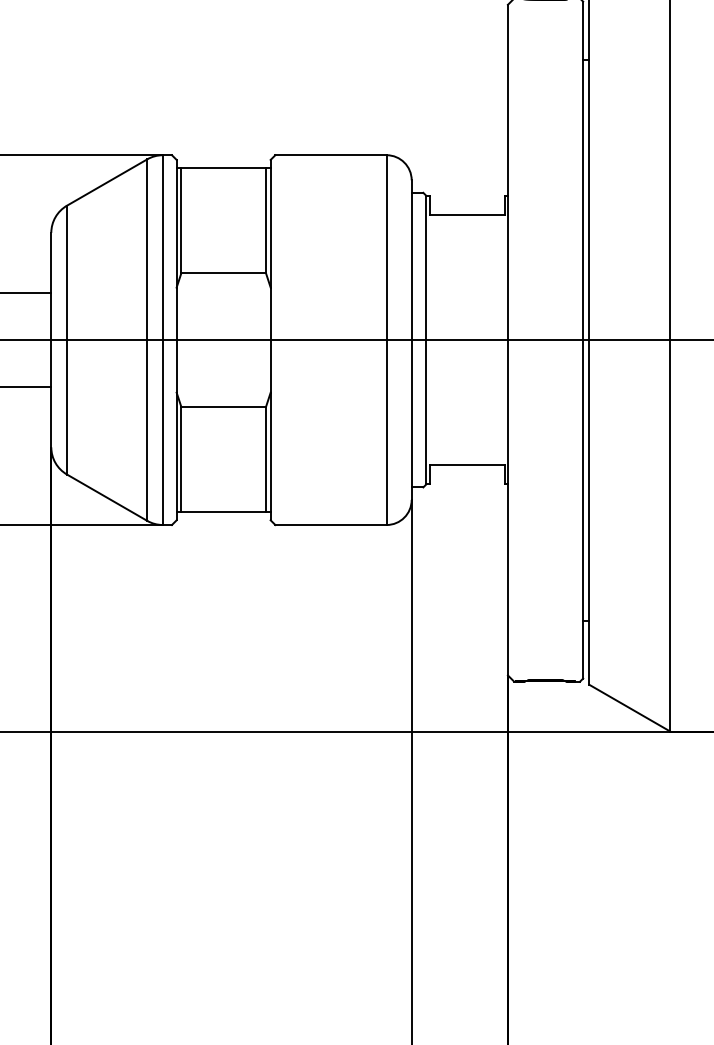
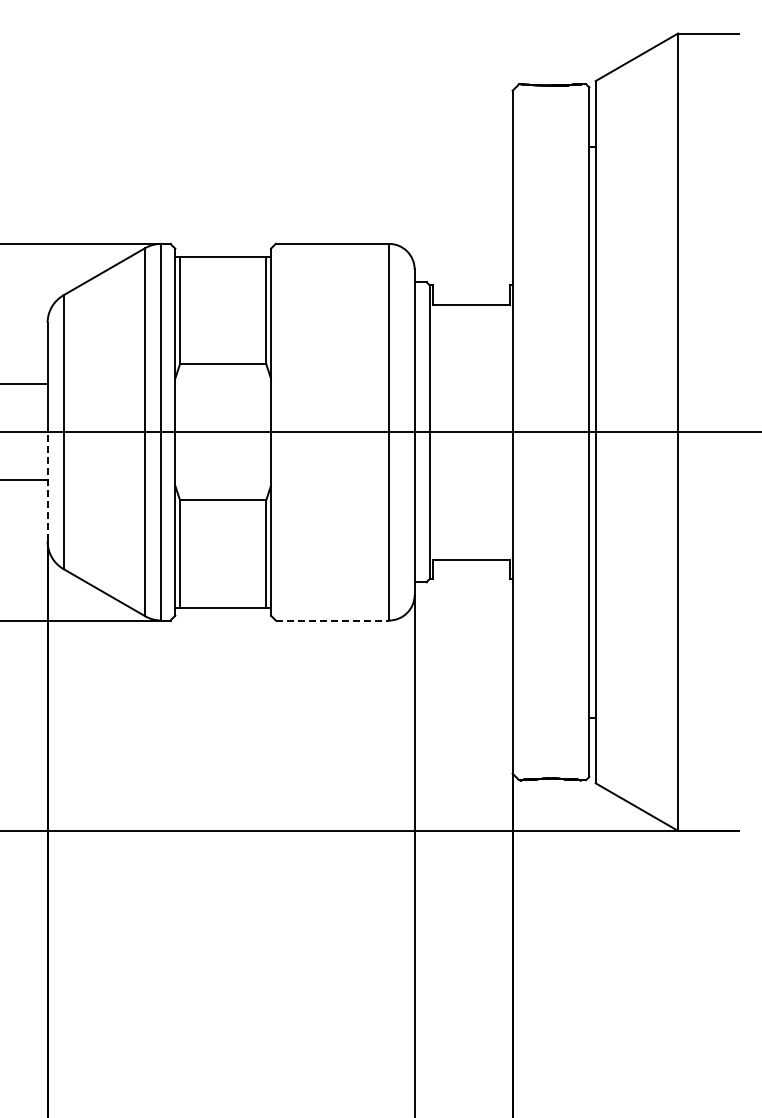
line: (51, 393) -> (47, 486), solid -> dashed
line: (331, 524) -> (332, 620), solid -> dashed

